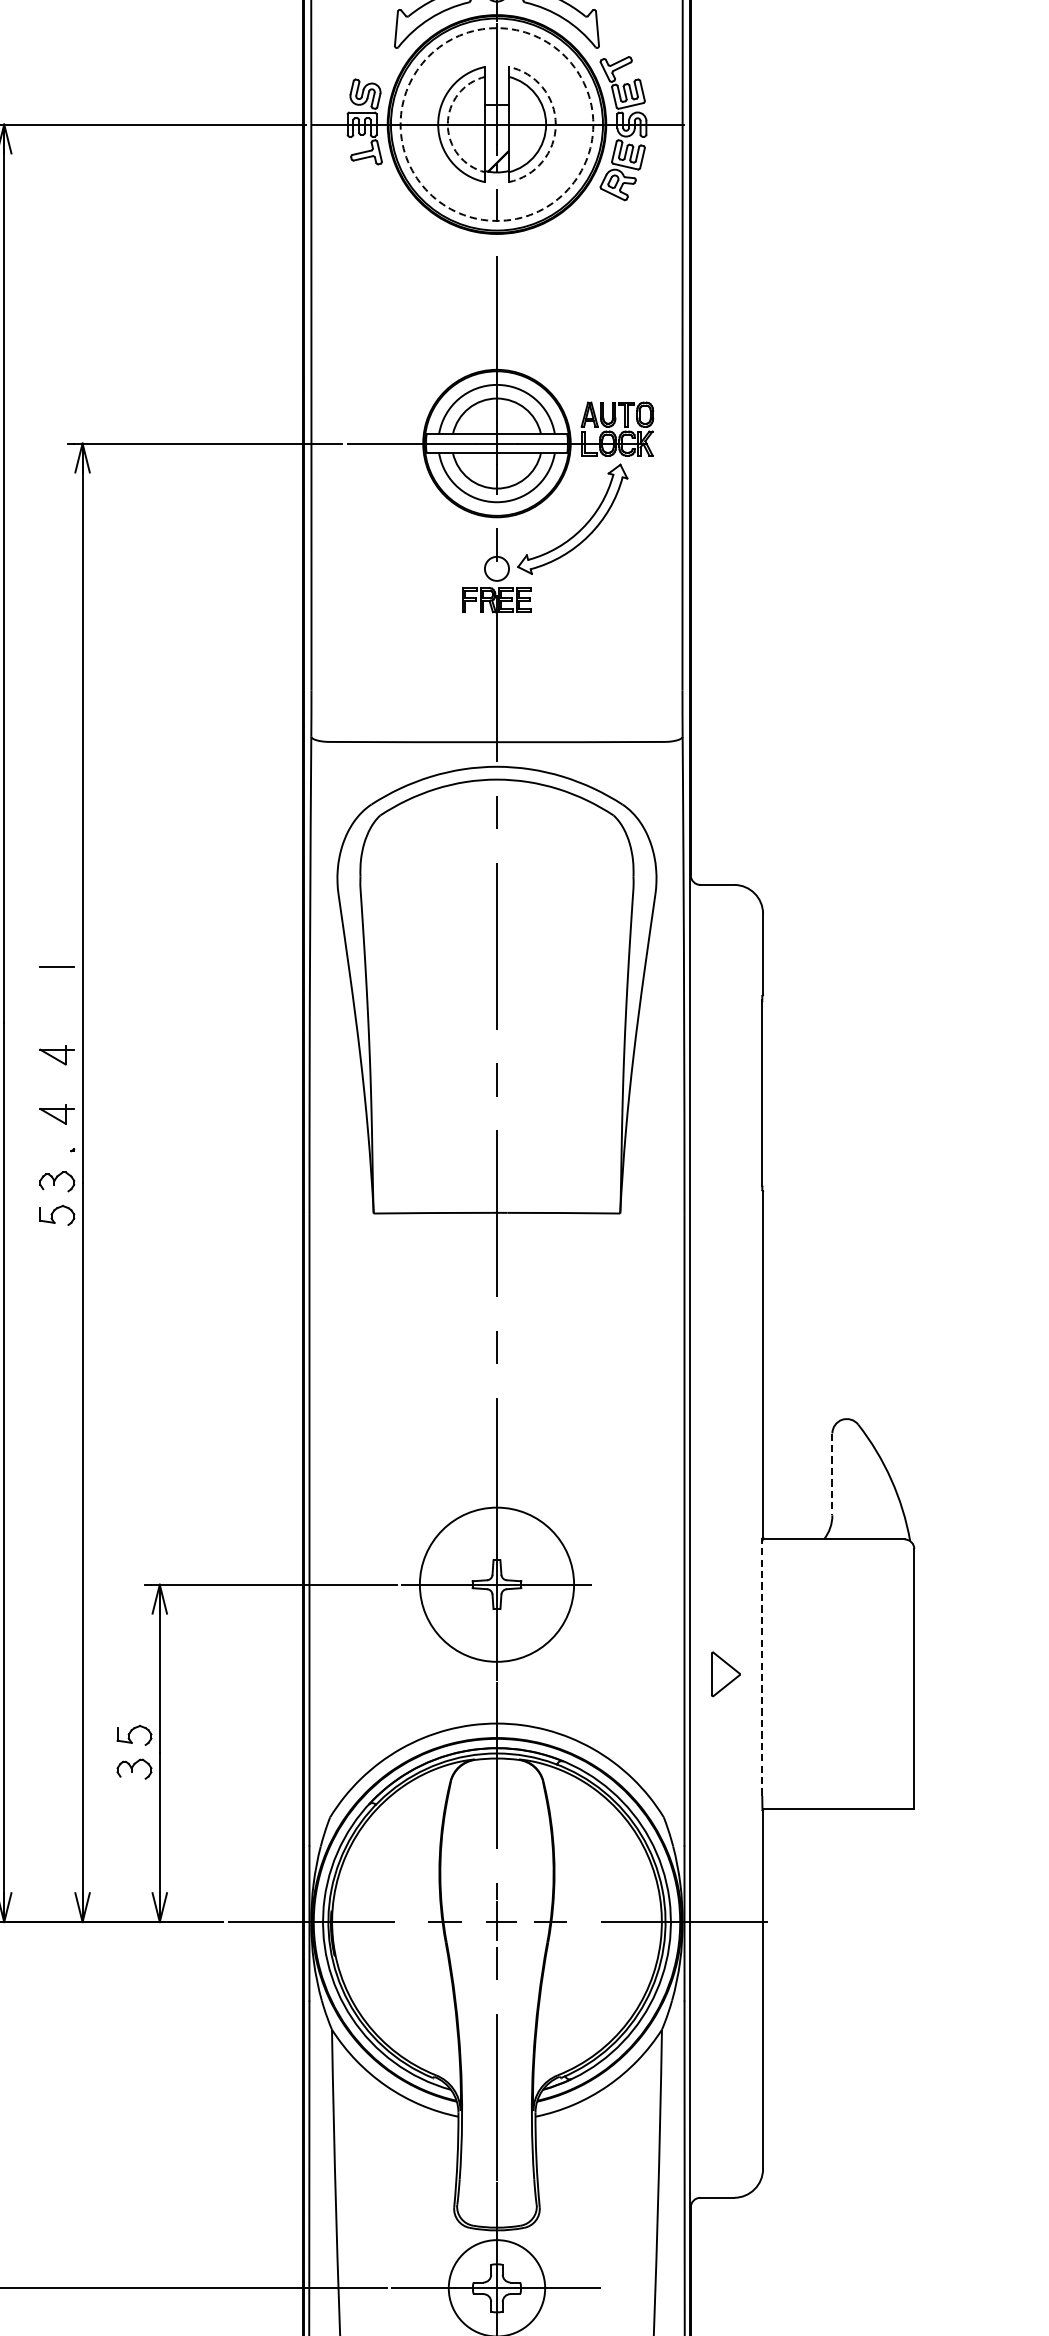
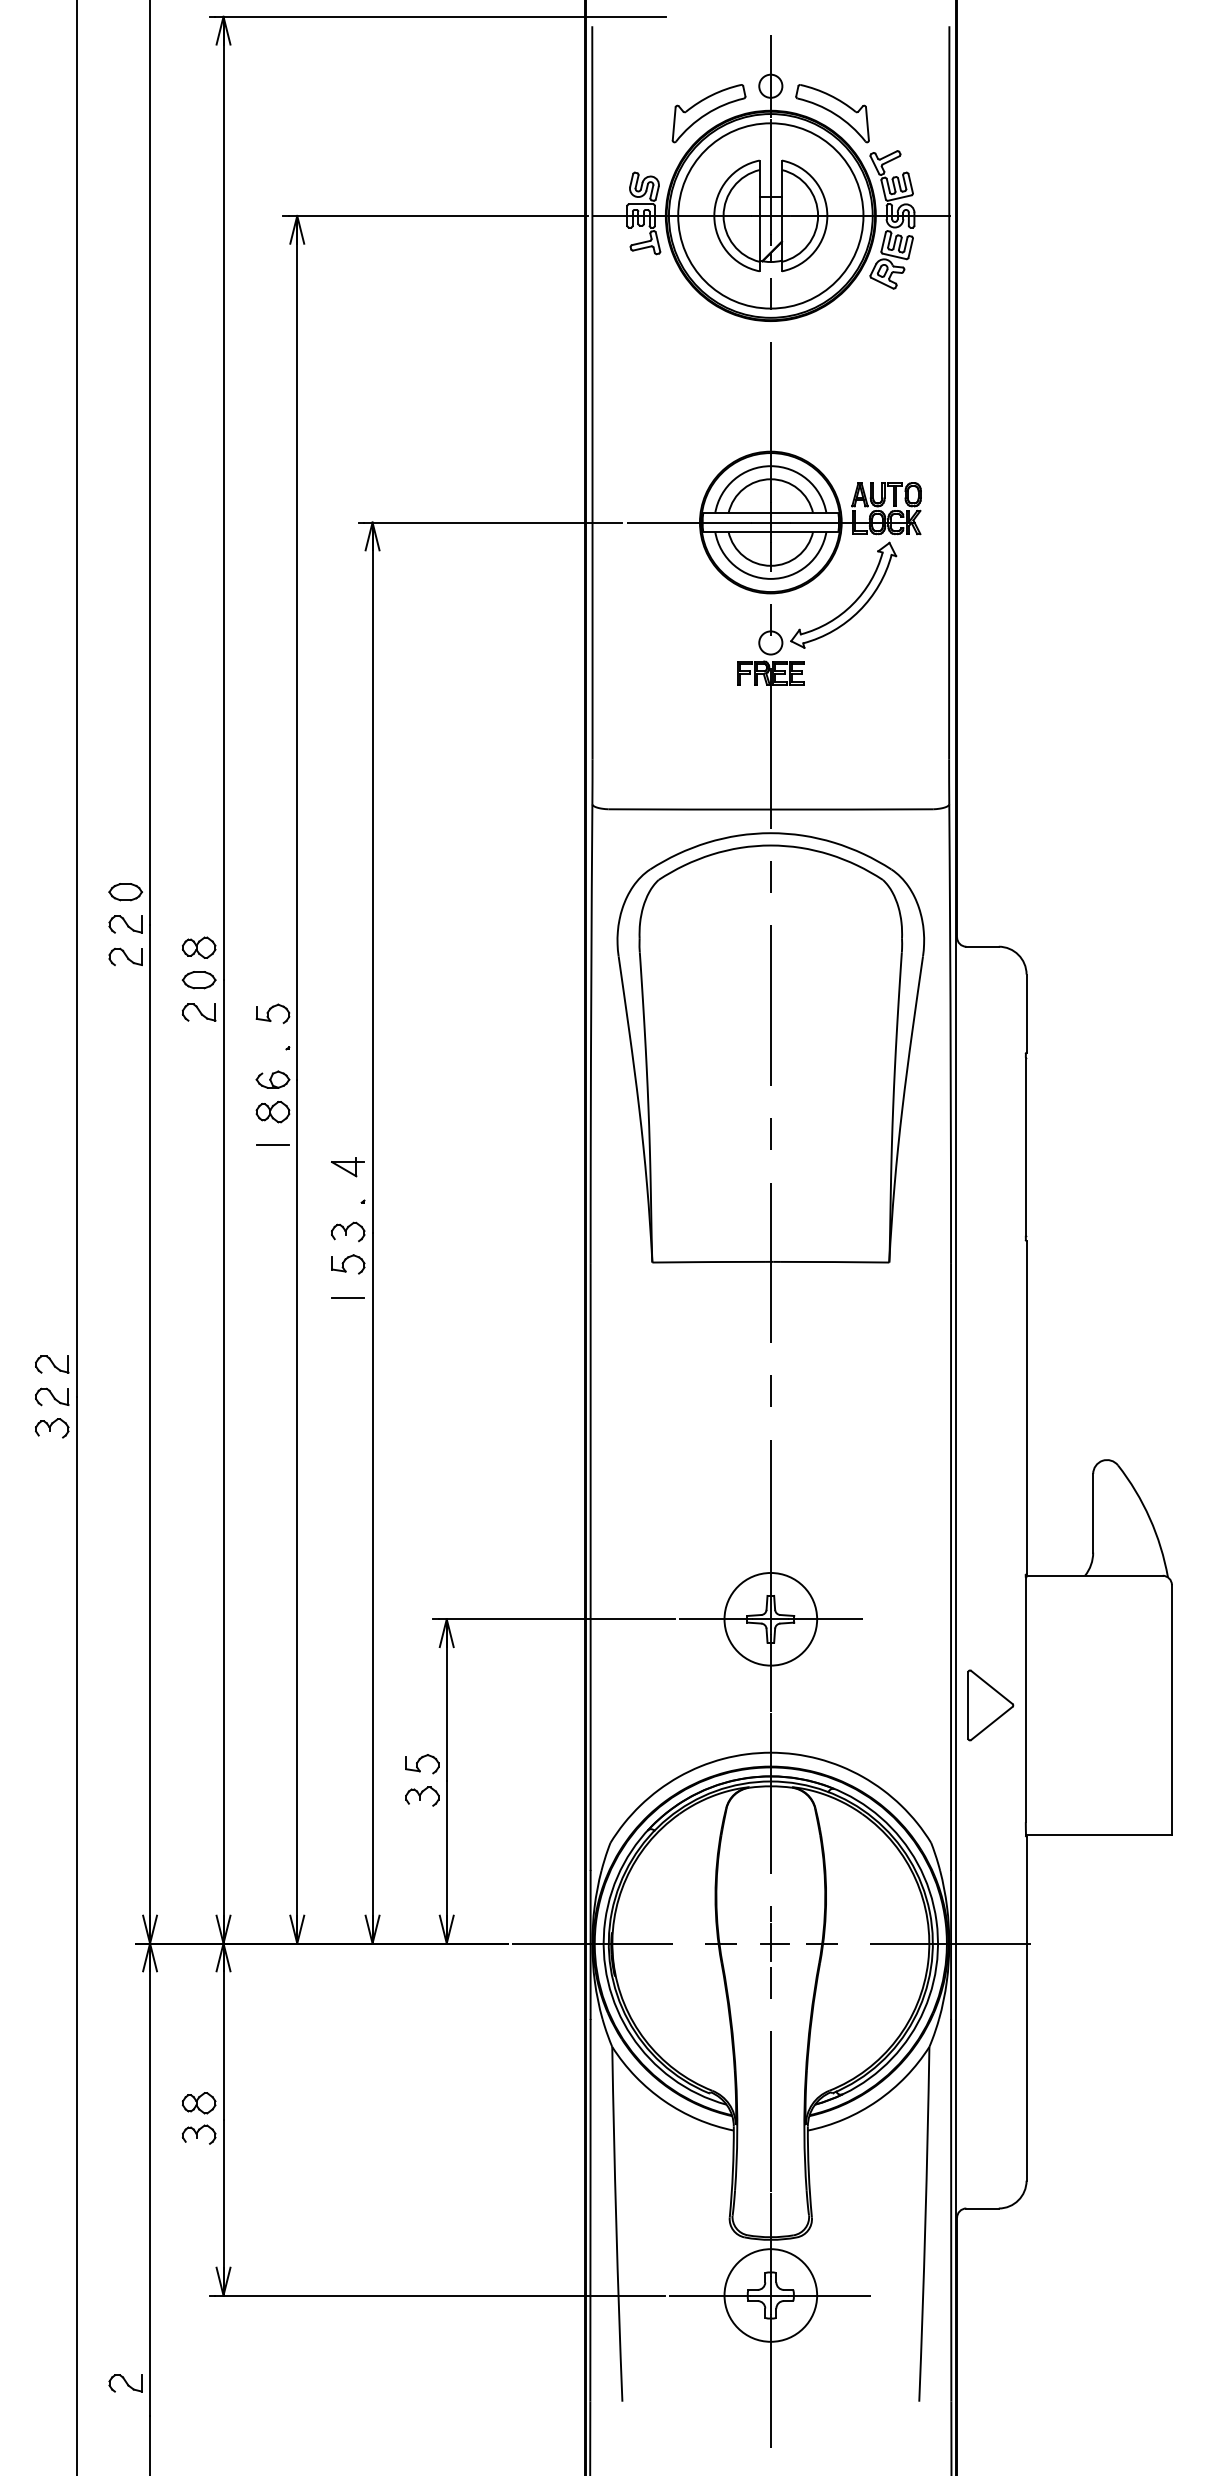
arc: (447, 124) -> (723, 215), dashed -> solid
circle: (496, 124) -> (770, 215), dashed -> solid
arc: (555, 124) -> (827, 215), dashed -> solid
line: (56, 966) -> (347, 1297), moved
part: (56, 1055) -> (347, 1110), removed
line: (832, 1474) -> (1093, 1513), dashed -> solid
circle: (496, 1583) -> (770, 1618), size x0.62
line: (761, 1668) -> (1025, 1699), dashed -> solid
part: (725, 1674) -> (990, 1705), size x1.67

